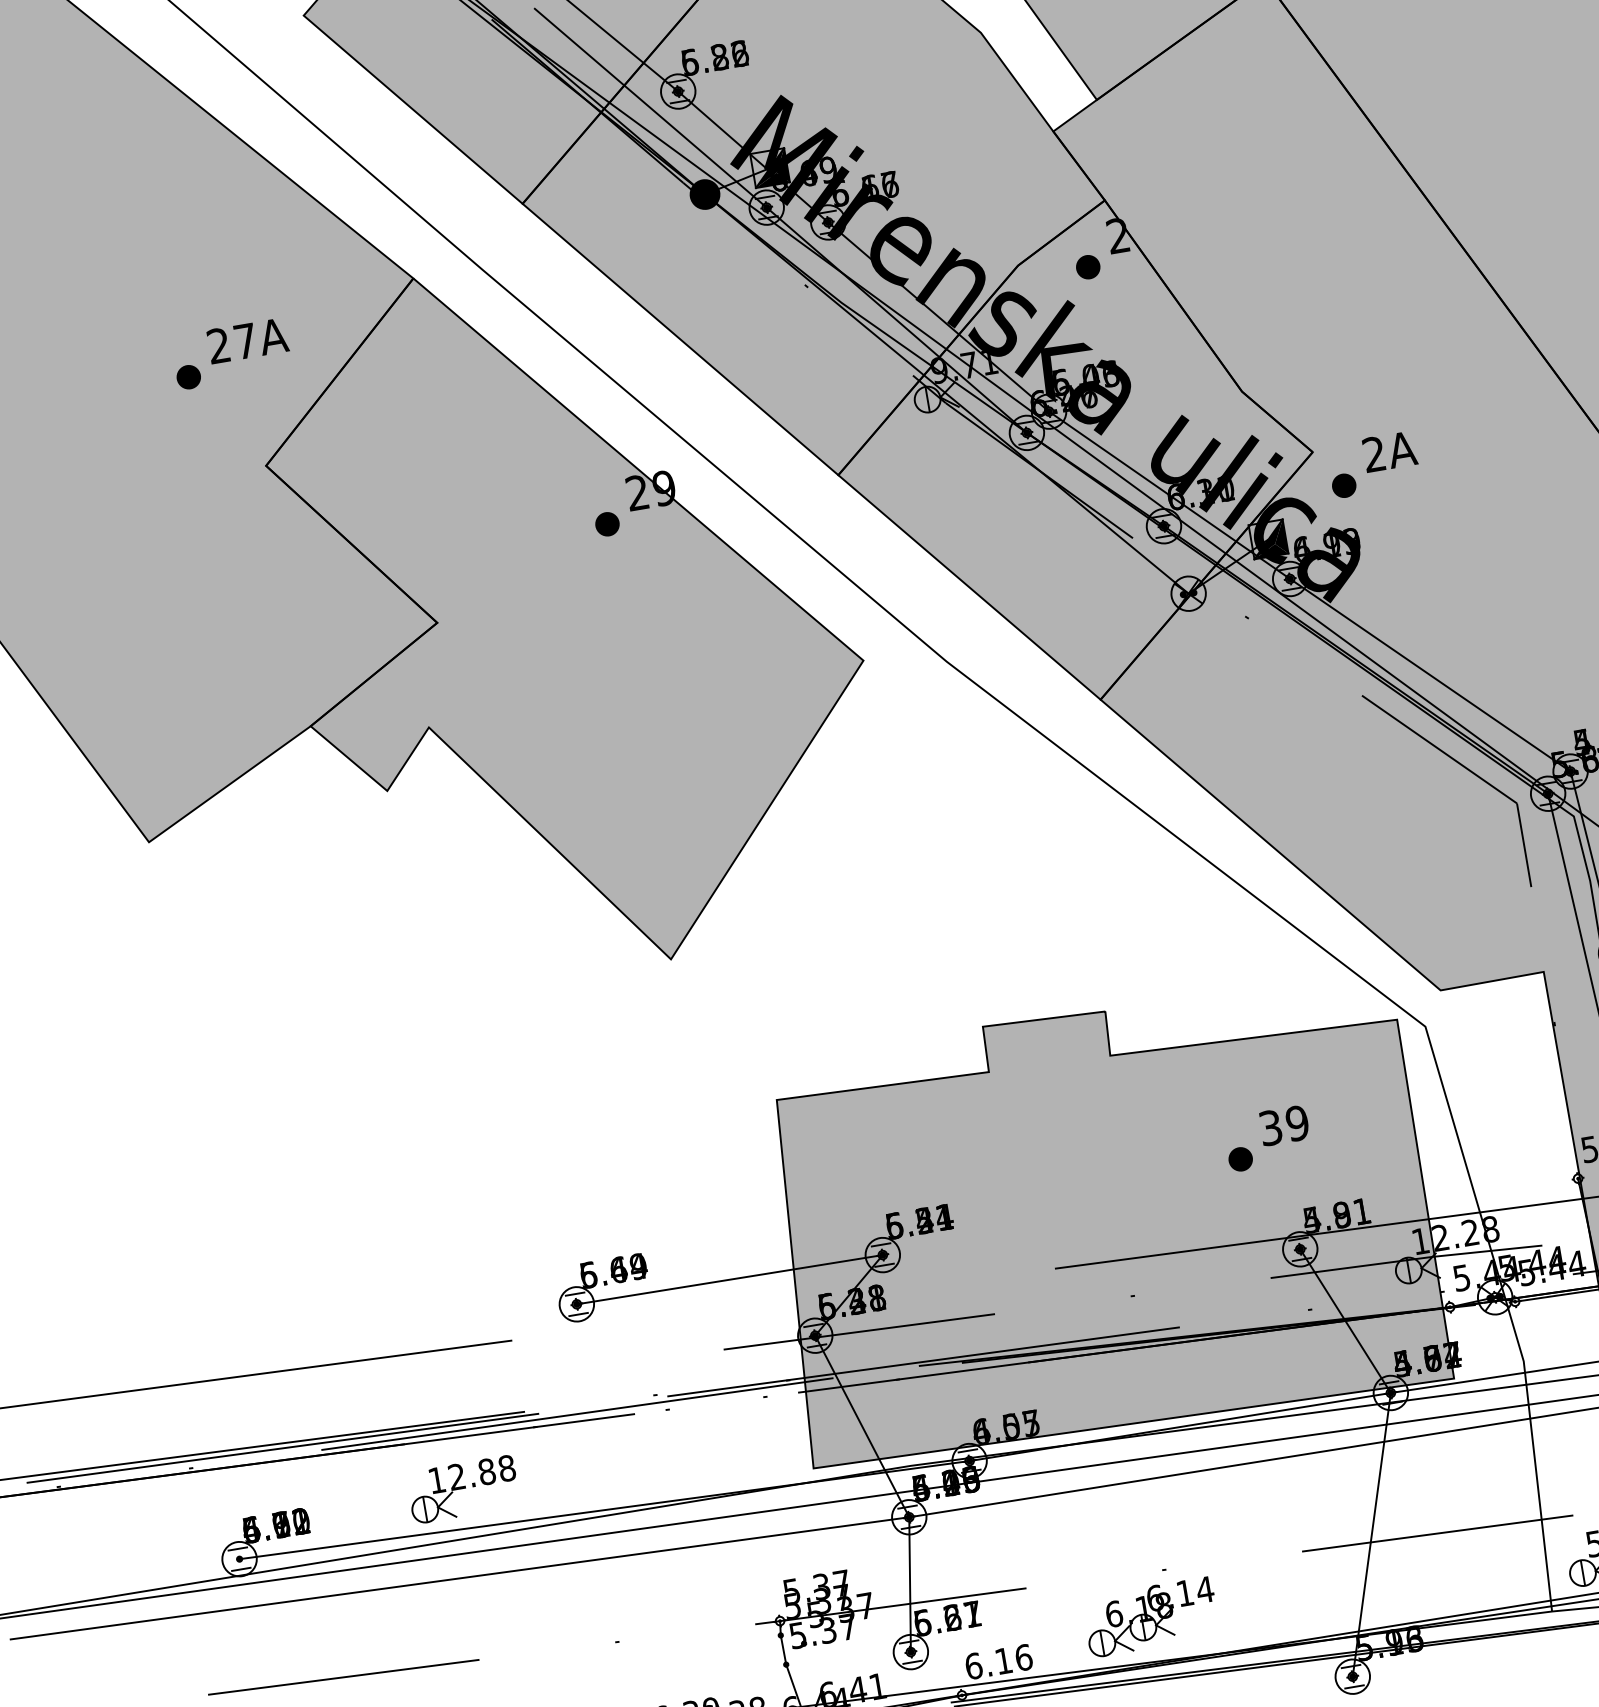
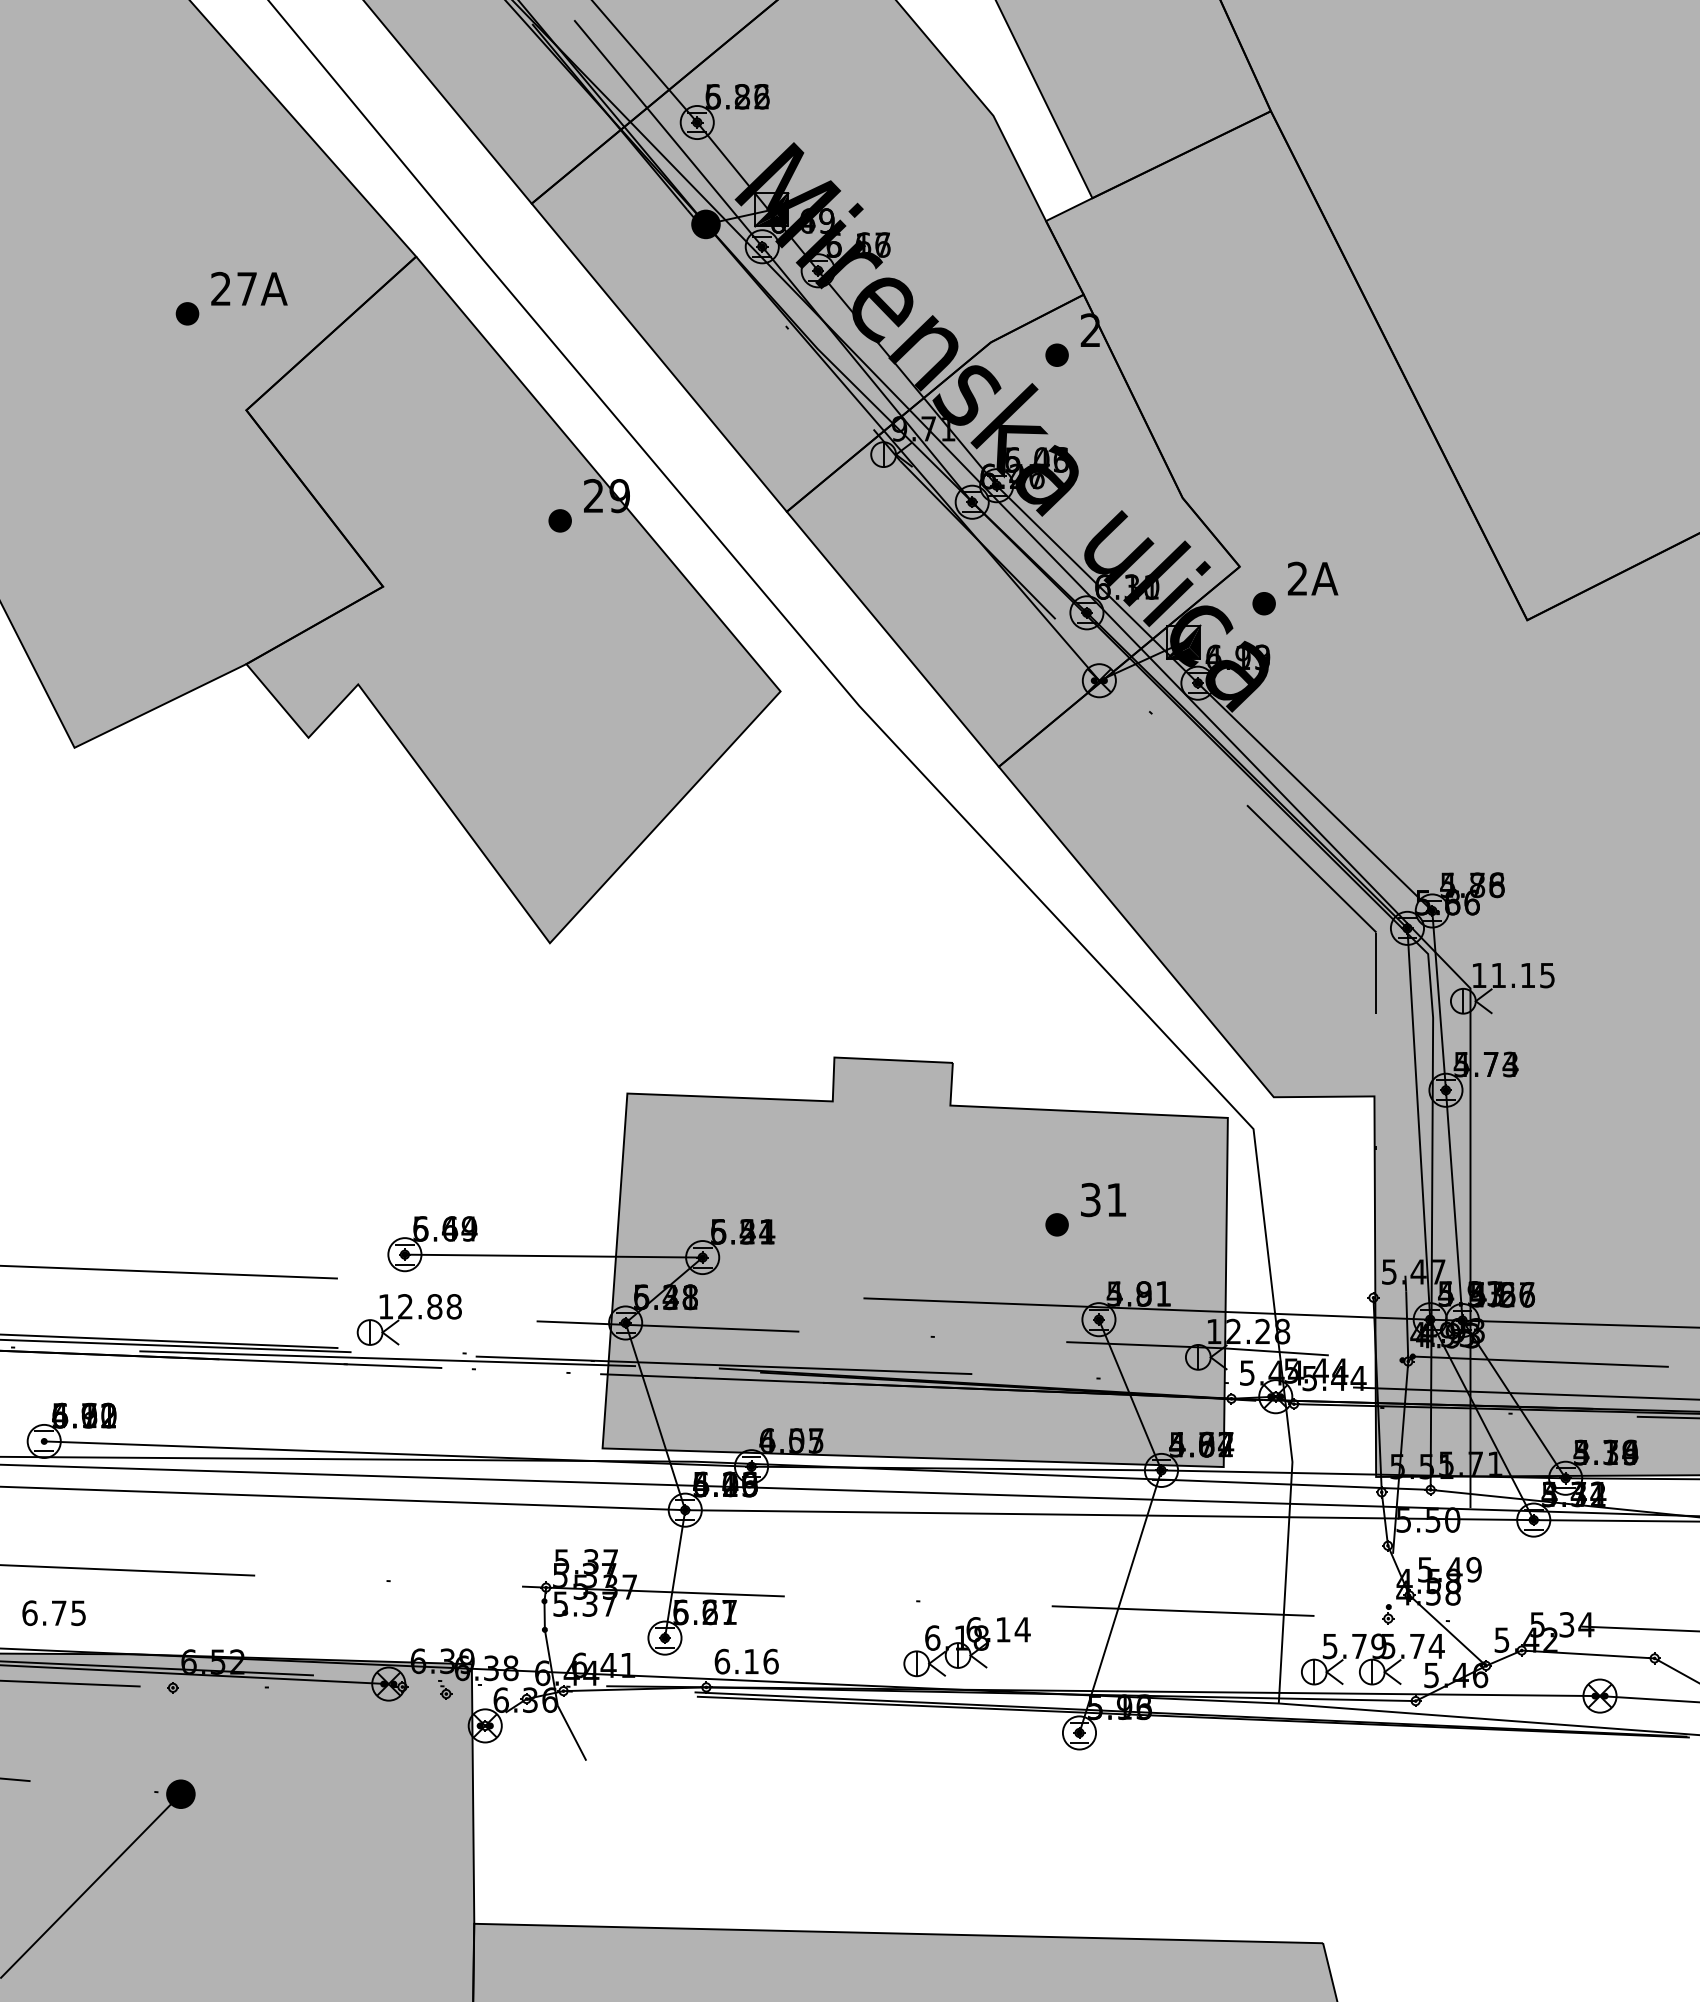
text: (1297, 1123) -> (1116, 1200), 39 -> 31
part: (462, 1489) -> (408, 1319), moved
part: (1150, 1617) -> (966, 1647), moved

